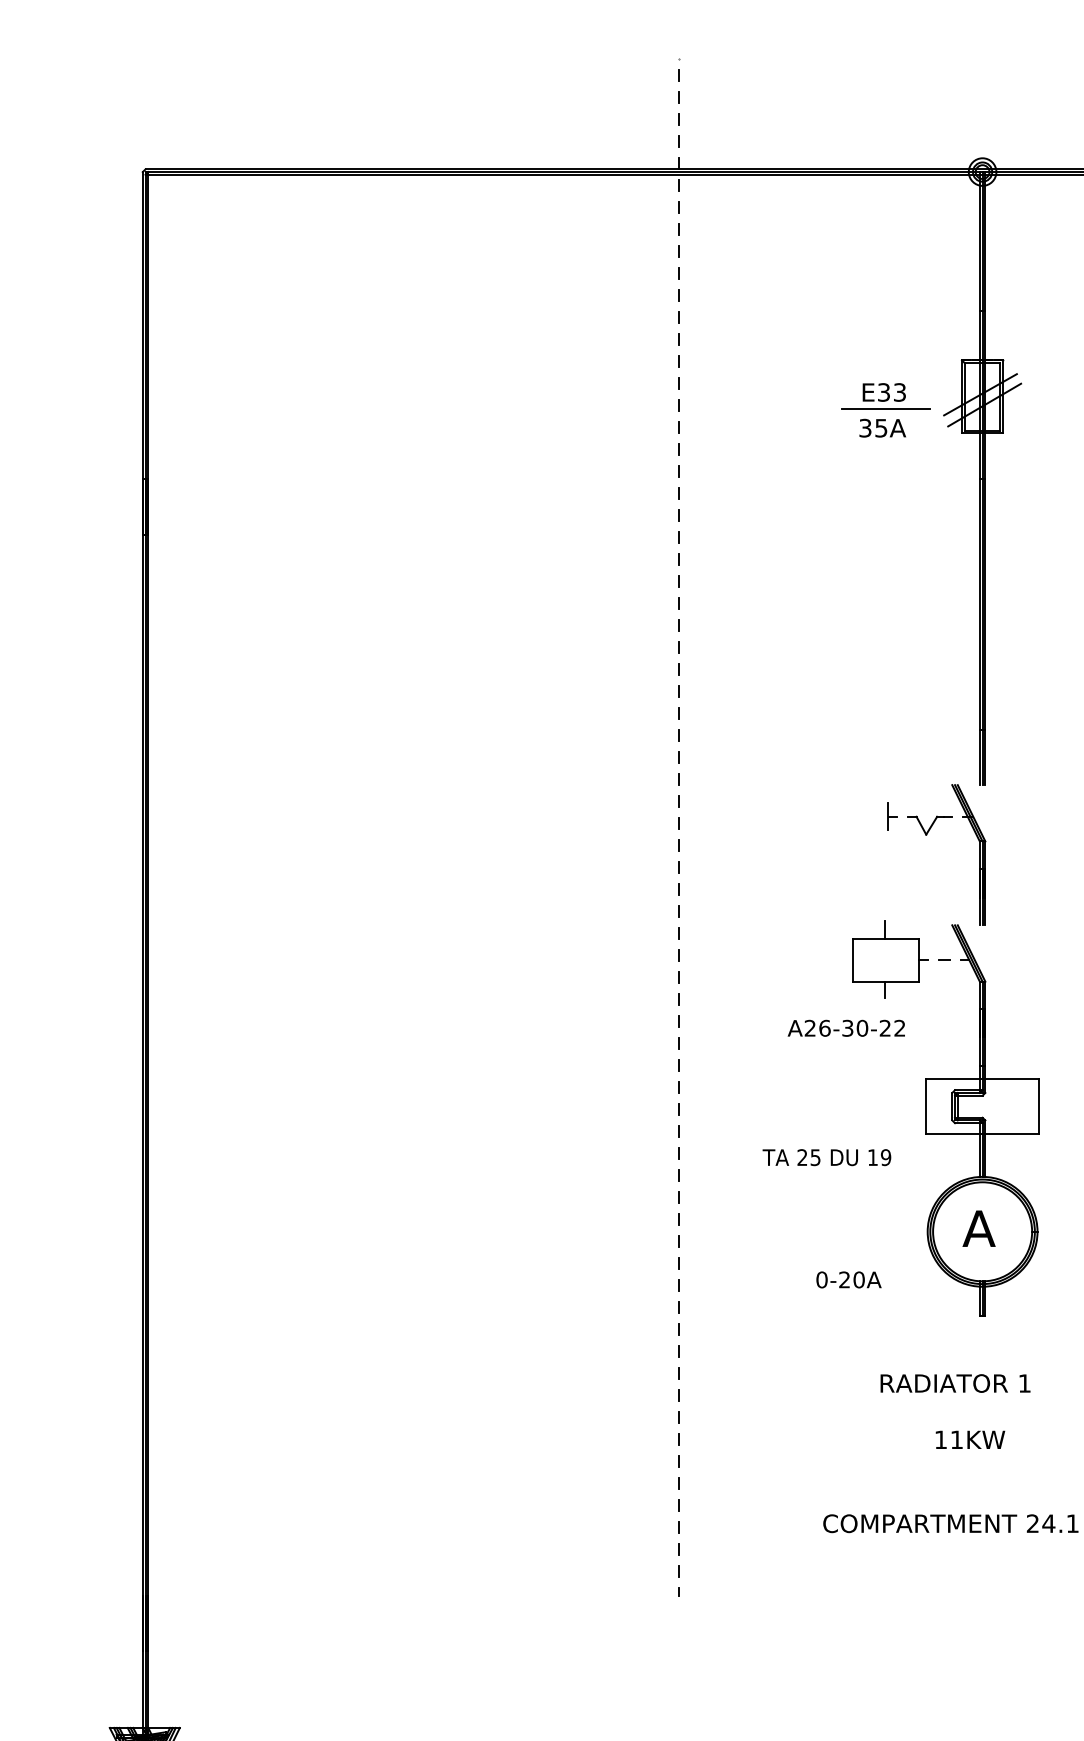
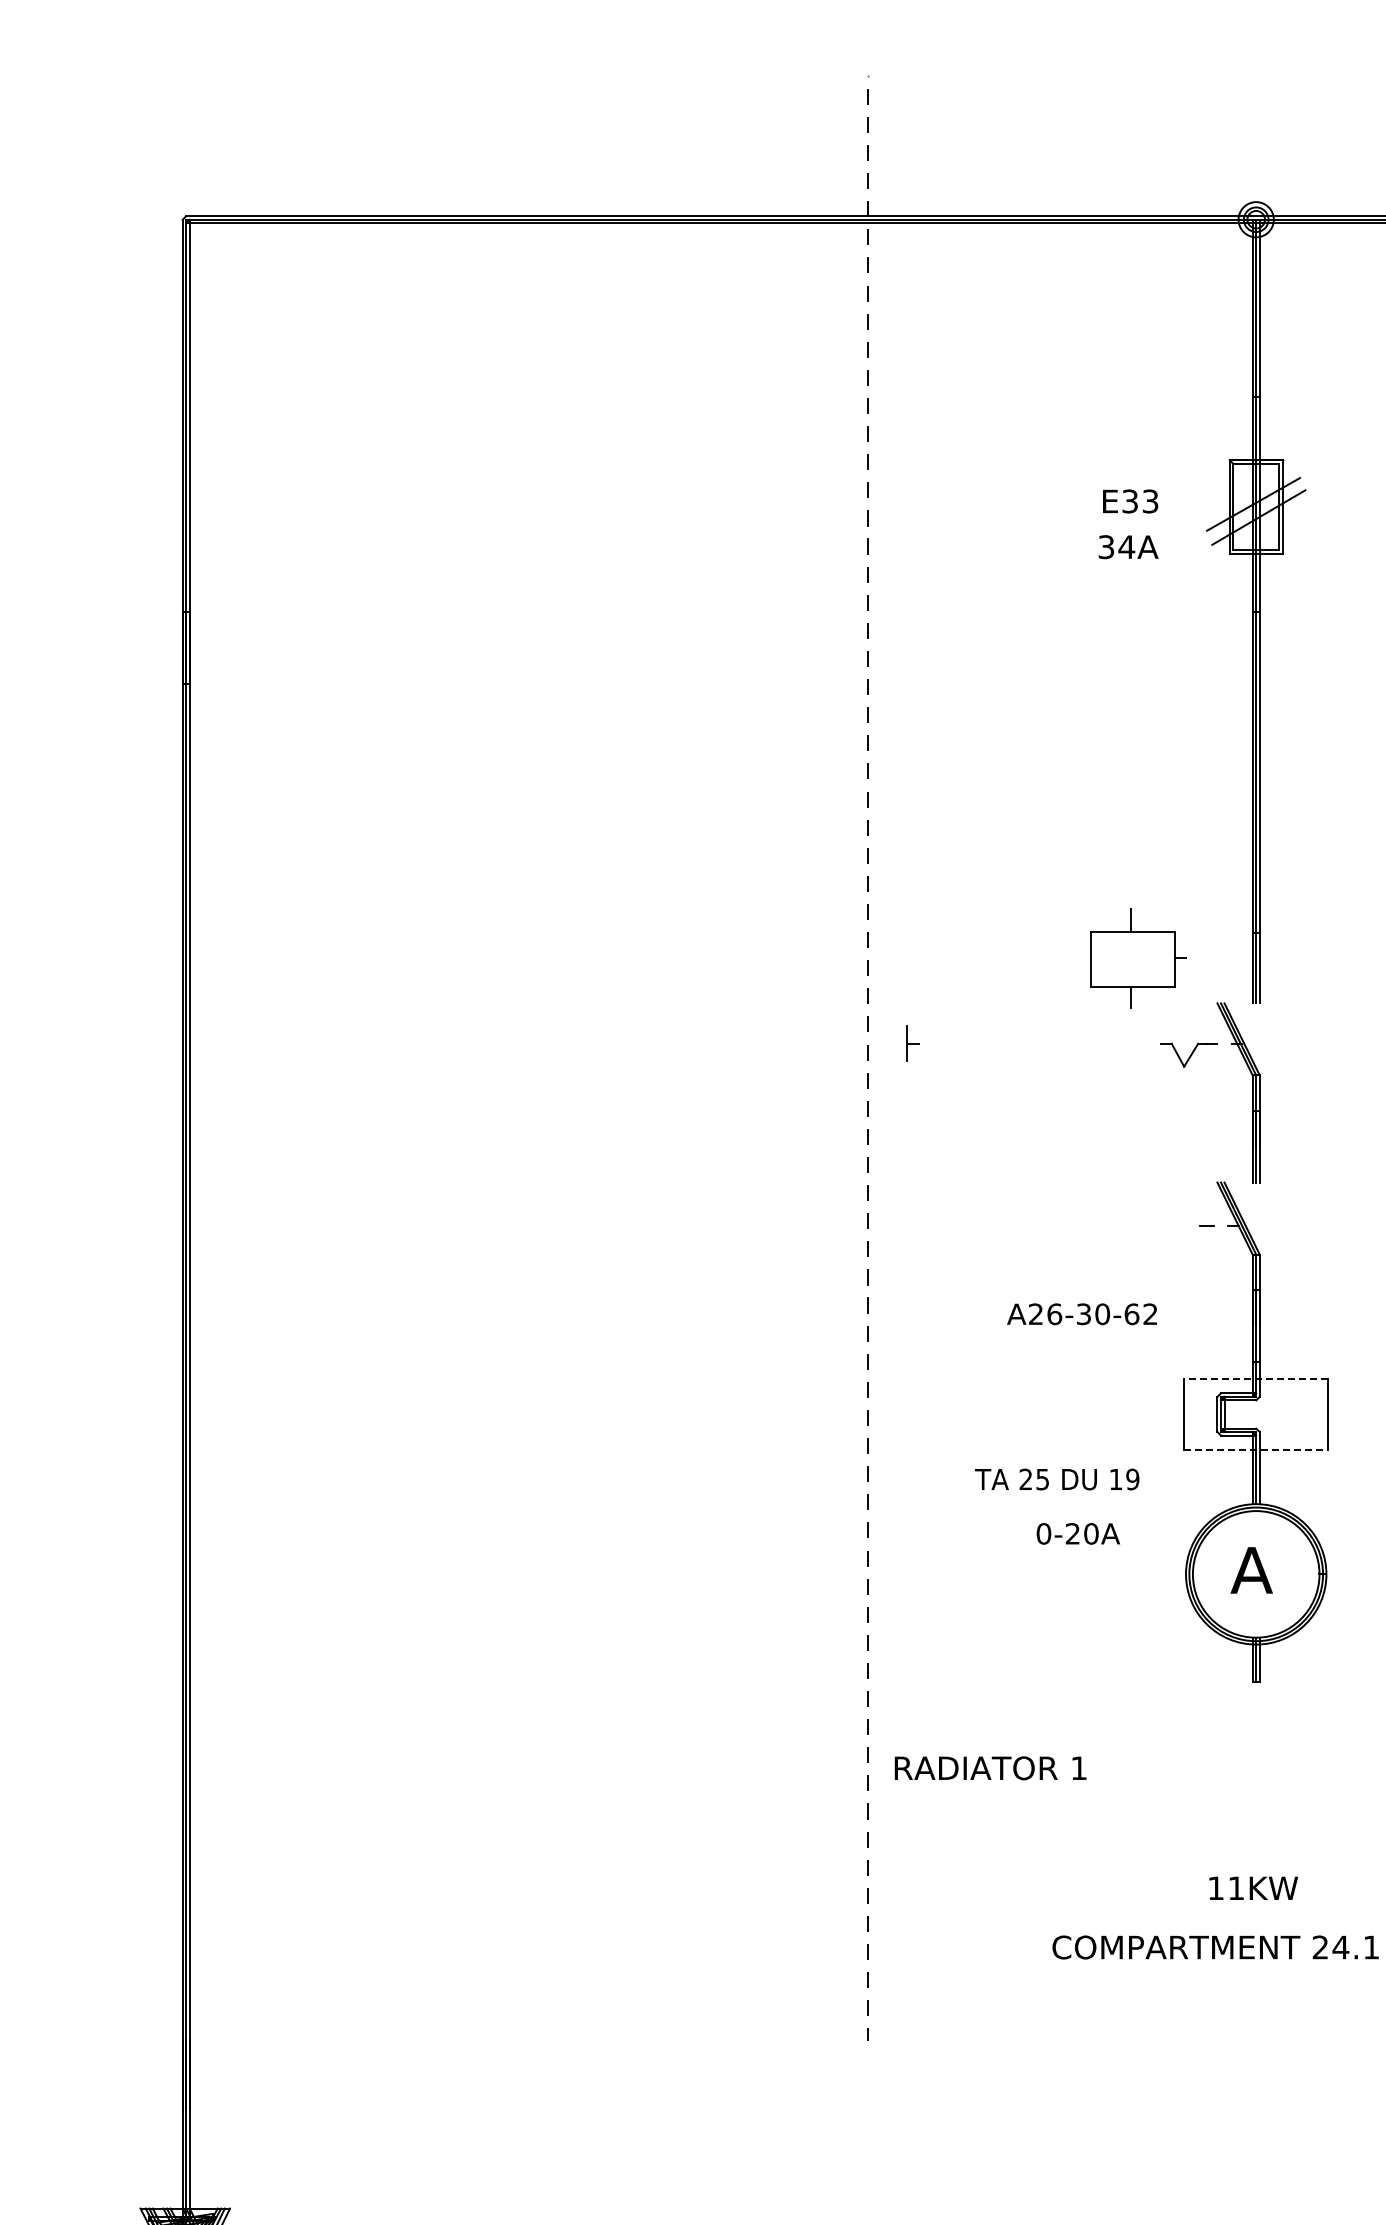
line: (886, 408) -> (1133, 522), removed
text: (881, 428) -> (1126, 547), 35A -> 34A
part: (892, 816) -> (912, 1043), moved
part: (890, 959) -> (1138, 958), moved
text: (885, 1028) -> (1131, 1314), A26-30-22 -> A26-30-62
line: (982, 1079) -> (1256, 1379), solid -> dashed
line: (982, 1134) -> (1256, 1449), solid -> dashed
text: (849, 1279) -> (1078, 1533), moved
text: (955, 1383) -> (990, 1768), moved
text: (970, 1439) -> (1253, 1887), moved

